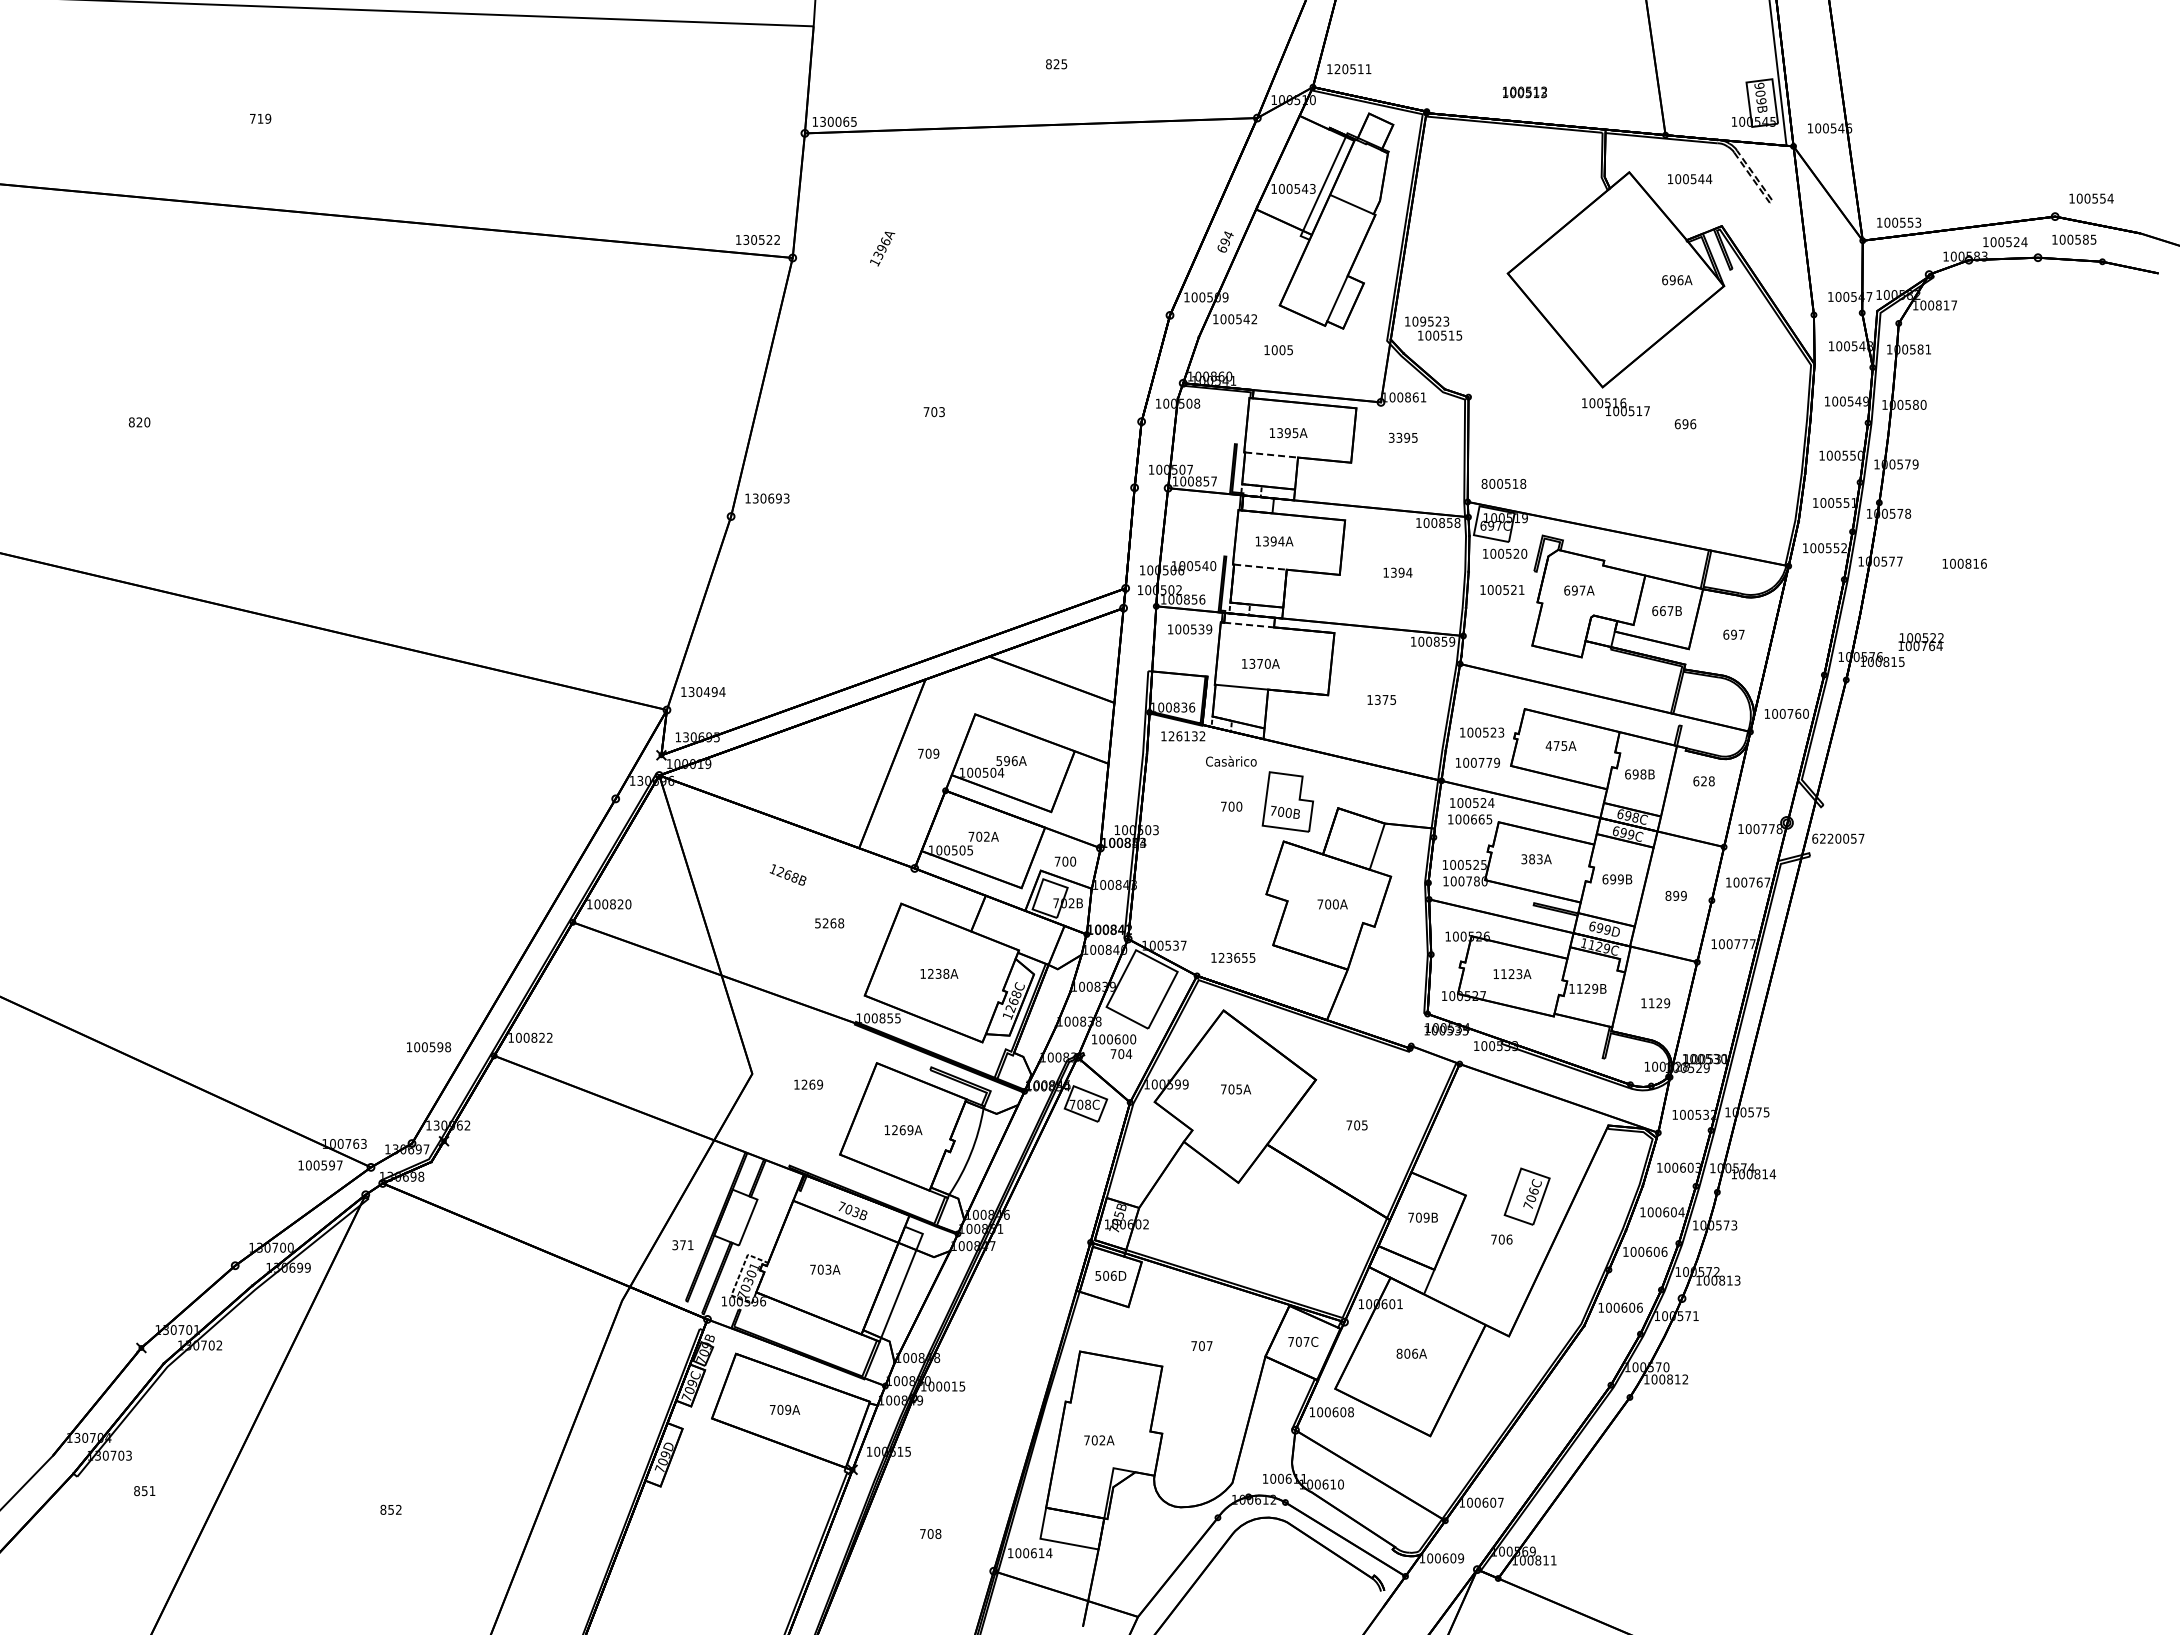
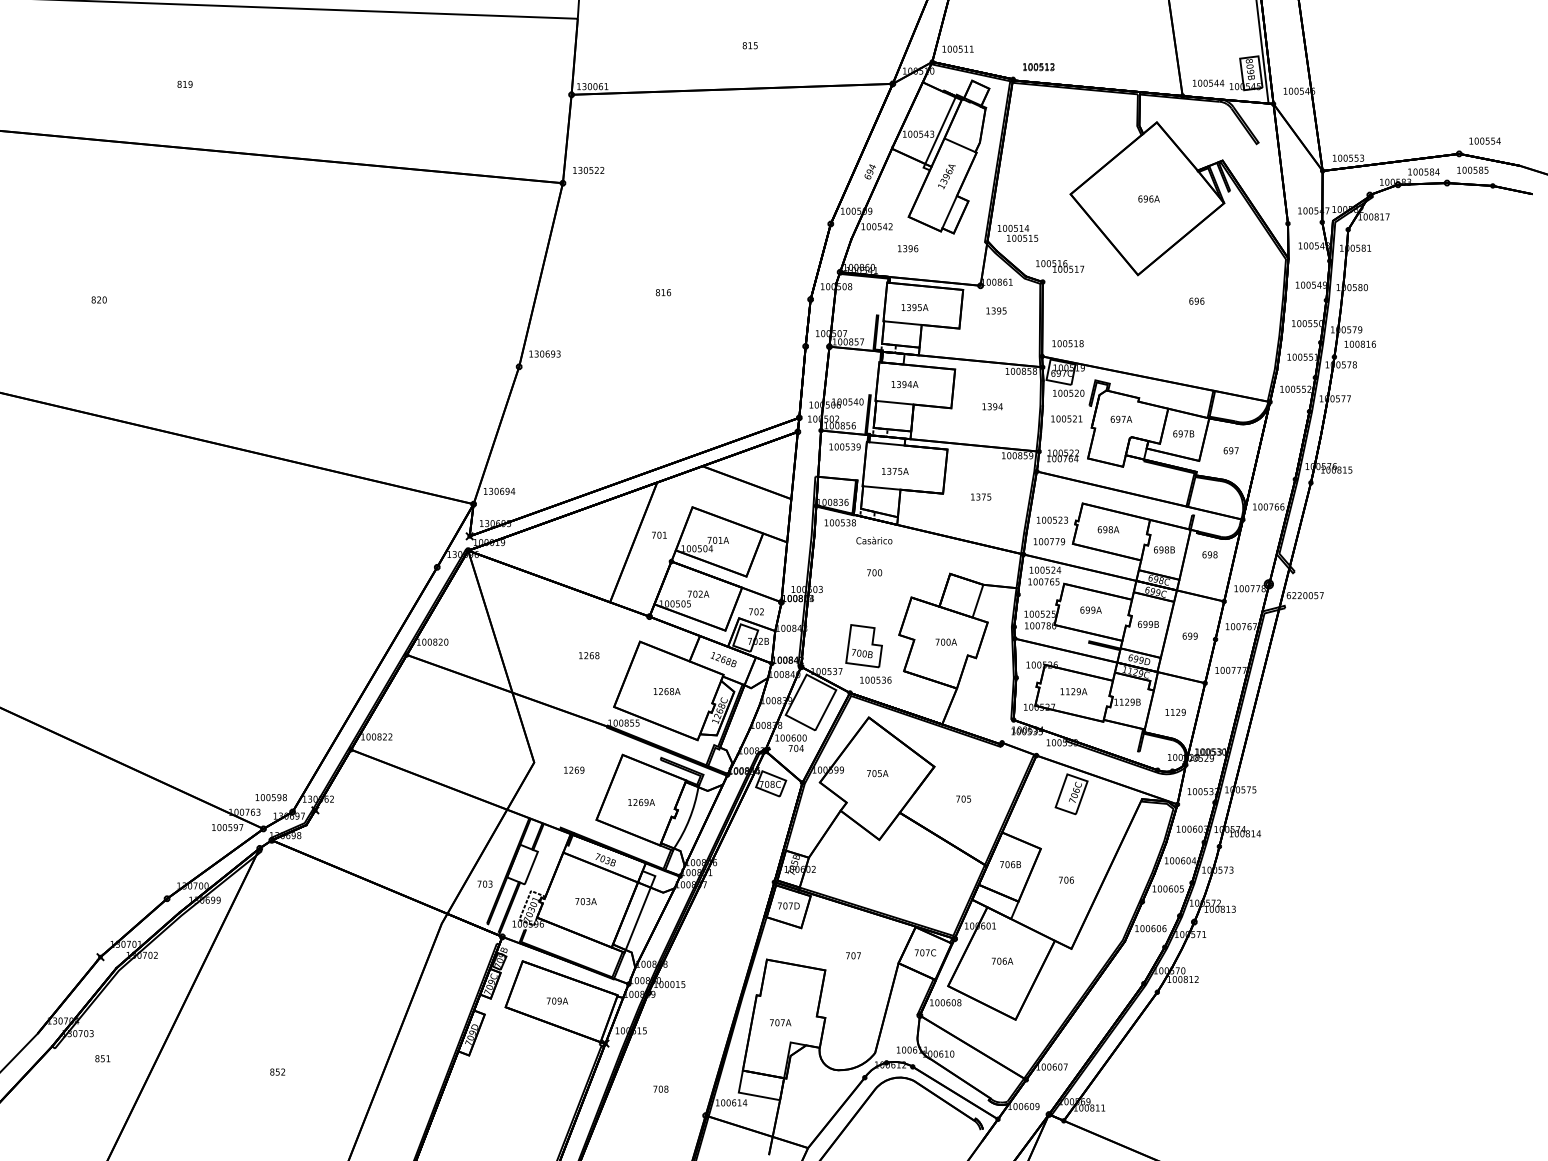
text: (1056, 63) -> (750, 45), 825 -> 815
text: (1337, 69) -> (949, 49), 120511 -> 100511
text: (1759, 85) -> (1249, 60), 909B -> 809B
text: (1524, 92) -> (1038, 67), moved
text: (252, 118) -> (179, 84), 719 -> 819
text: (853, 121) -> (606, 86), 130065 -> 130061
text: (1690, 179) -> (1208, 83), moved
line: (1771, 201) -> (1257, 143), dashed -> solid
text: (757, 239) -> (588, 170), moved
text: (2016, 242) -> (1431, 172), 100524 -> 100584
text: (882, 248) -> (946, 176), moved
text: (1677, 280) -> (1149, 199), moved
text: (1434, 321) -> (1018, 228), 109523 -> 100514
text: (1282, 350) -> (910, 248), 1005 -> 1396
text: (1615, 407) -> (1059, 266), moved
text: (934, 412) -> (663, 292), 703 -> 816
text: (1391, 437) -> (988, 310), 3395 -> 1395
line: (1271, 455) -> (902, 323), dashed -> solid
text: (1484, 483) -> (1054, 343), 800518 -> 100518
text: (1964, 563) -> (1360, 344), moved
line: (1260, 567) -> (895, 403), dashed -> solid
text: (1662, 611) -> (1180, 434), 667B -> 697B
line: (1249, 625) -> (887, 444), dashed -> solid
text: (1920, 642) -> (1062, 456), moved
text: (1267, 663) -> (900, 471), 1370A -> 1375A
text: (706, 692) -> (501, 491), 130494 -> 130694
text: (1805, 713) -> (1282, 506), 100760 -> 100766
text: (1186, 736) -> (842, 522), 126132 -> 100538
text: (1556, 746) -> (1105, 530), 475A -> 698A
text: (936, 753) -> (665, 535), 709 -> 701
text: (1006, 761) -> (714, 540), 596A -> 701A
text: (1704, 781) -> (1210, 554), 628 -> 698
part: (1287, 801) -> (863, 645), moved
text: (1473, 819) -> (1046, 581), 100665 -> 100765
text: (1531, 859) -> (1087, 610), 383A -> 699A
text: (1073, 861) -> (762, 611), 700 -> 702
text: (787, 874) -> (723, 659), moved
text: (1668, 895) -> (1184, 635), 899 -> 699
text: (817, 923) -> (580, 655), 5268 -> 1268
text: (1236, 957) -> (878, 679), 123655 -> 100536
text: (938, 973) -> (666, 691), 1238A -> 1268A
text: (1519, 973) -> (1078, 691), 1123A -> 1129A
text: (428, 1047) -> (270, 797), moved
part: (1526, 1196) -> (1071, 794), moved
text: (1426, 1217) -> (1012, 864), 709B -> 706B
text: (682, 1245) -> (484, 884), 371 -> 703
text: (1664, 1251) -> (1181, 888), 100606 -> 100605
text: (1105, 1275) -> (785, 905), 506D -> 707D
text: (1399, 1353) -> (993, 961), 806A -> 706A
text: (1102, 1440) -> (782, 1022), 702A -> 707A

